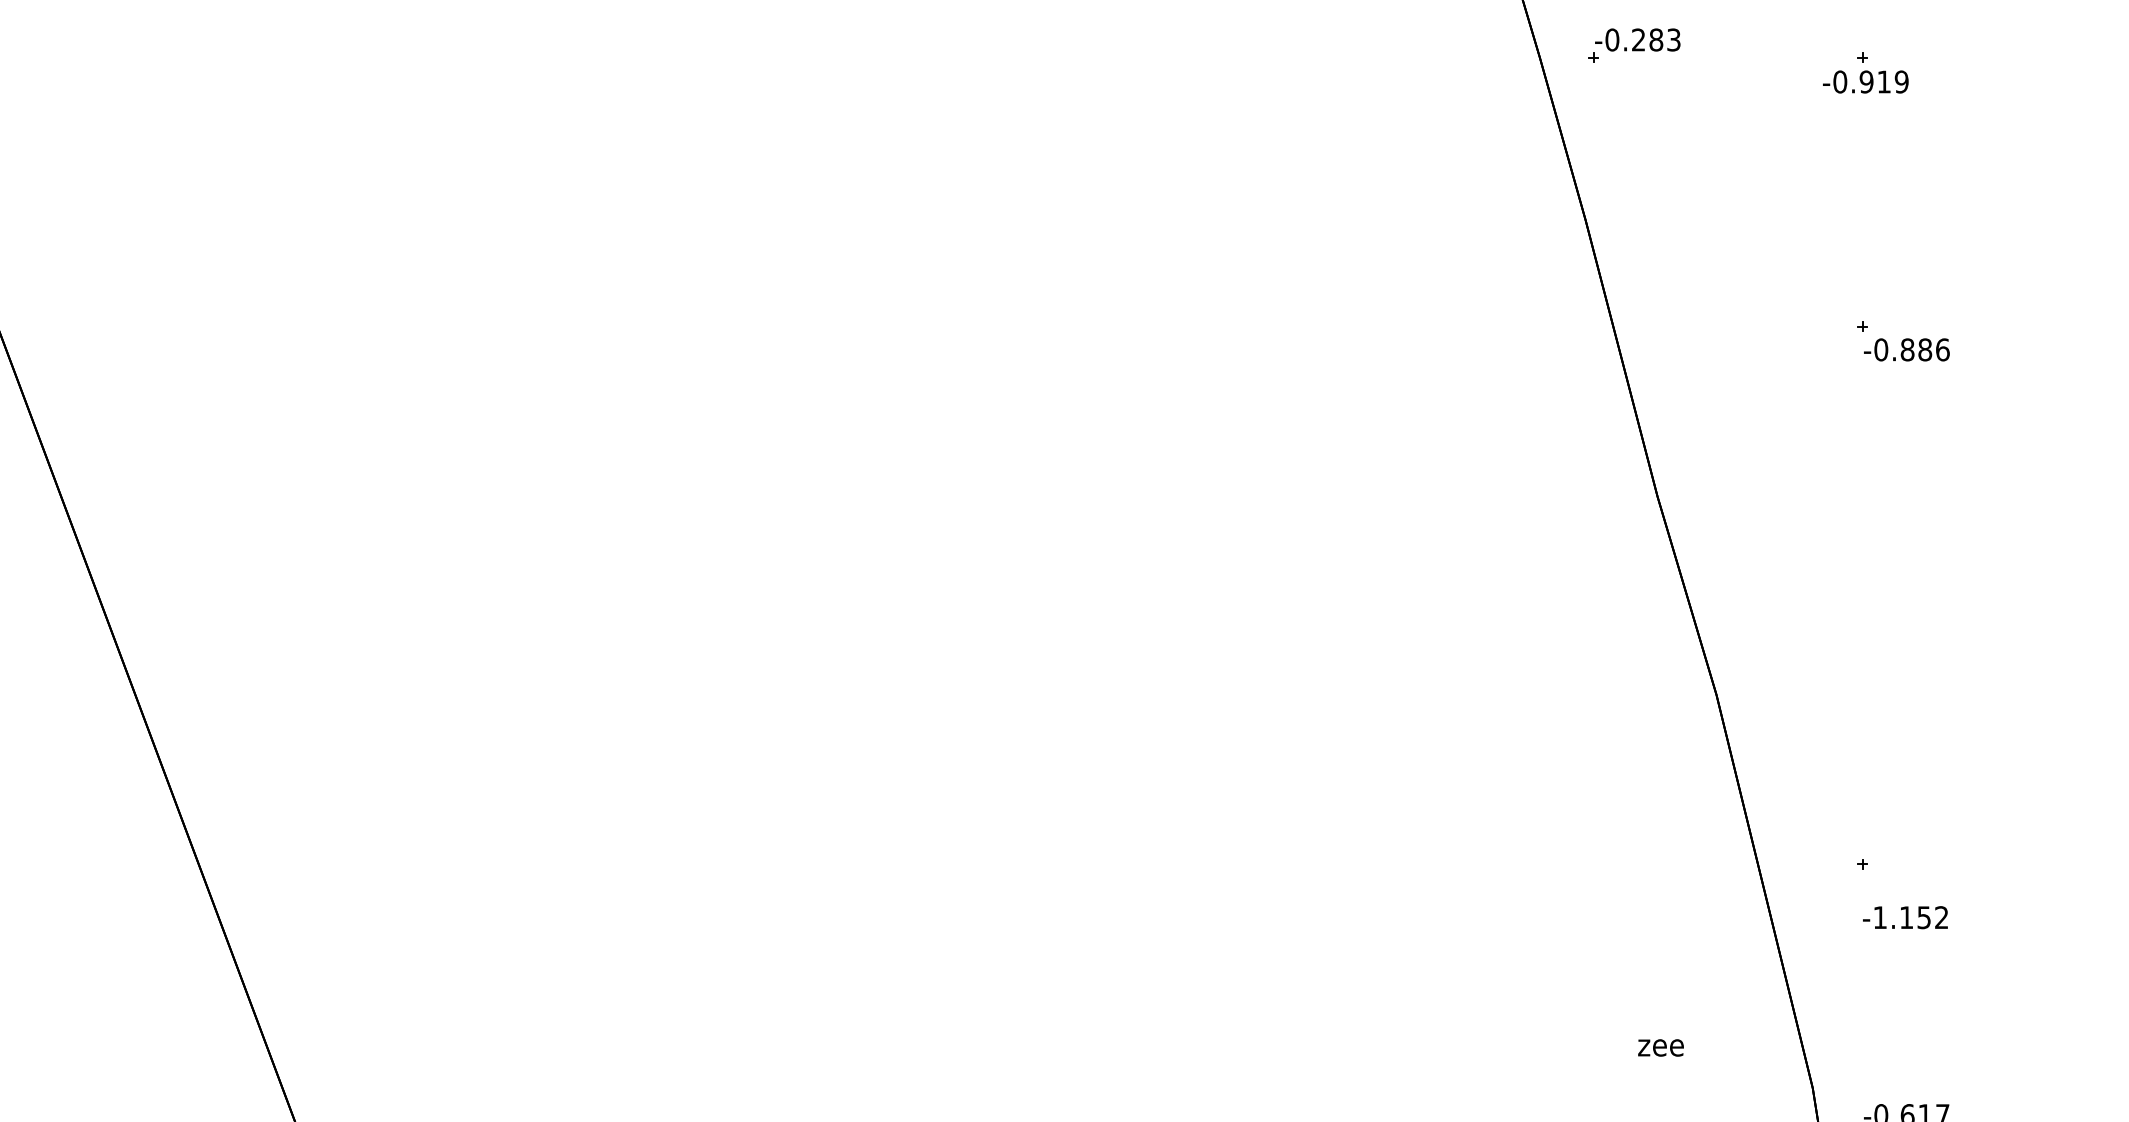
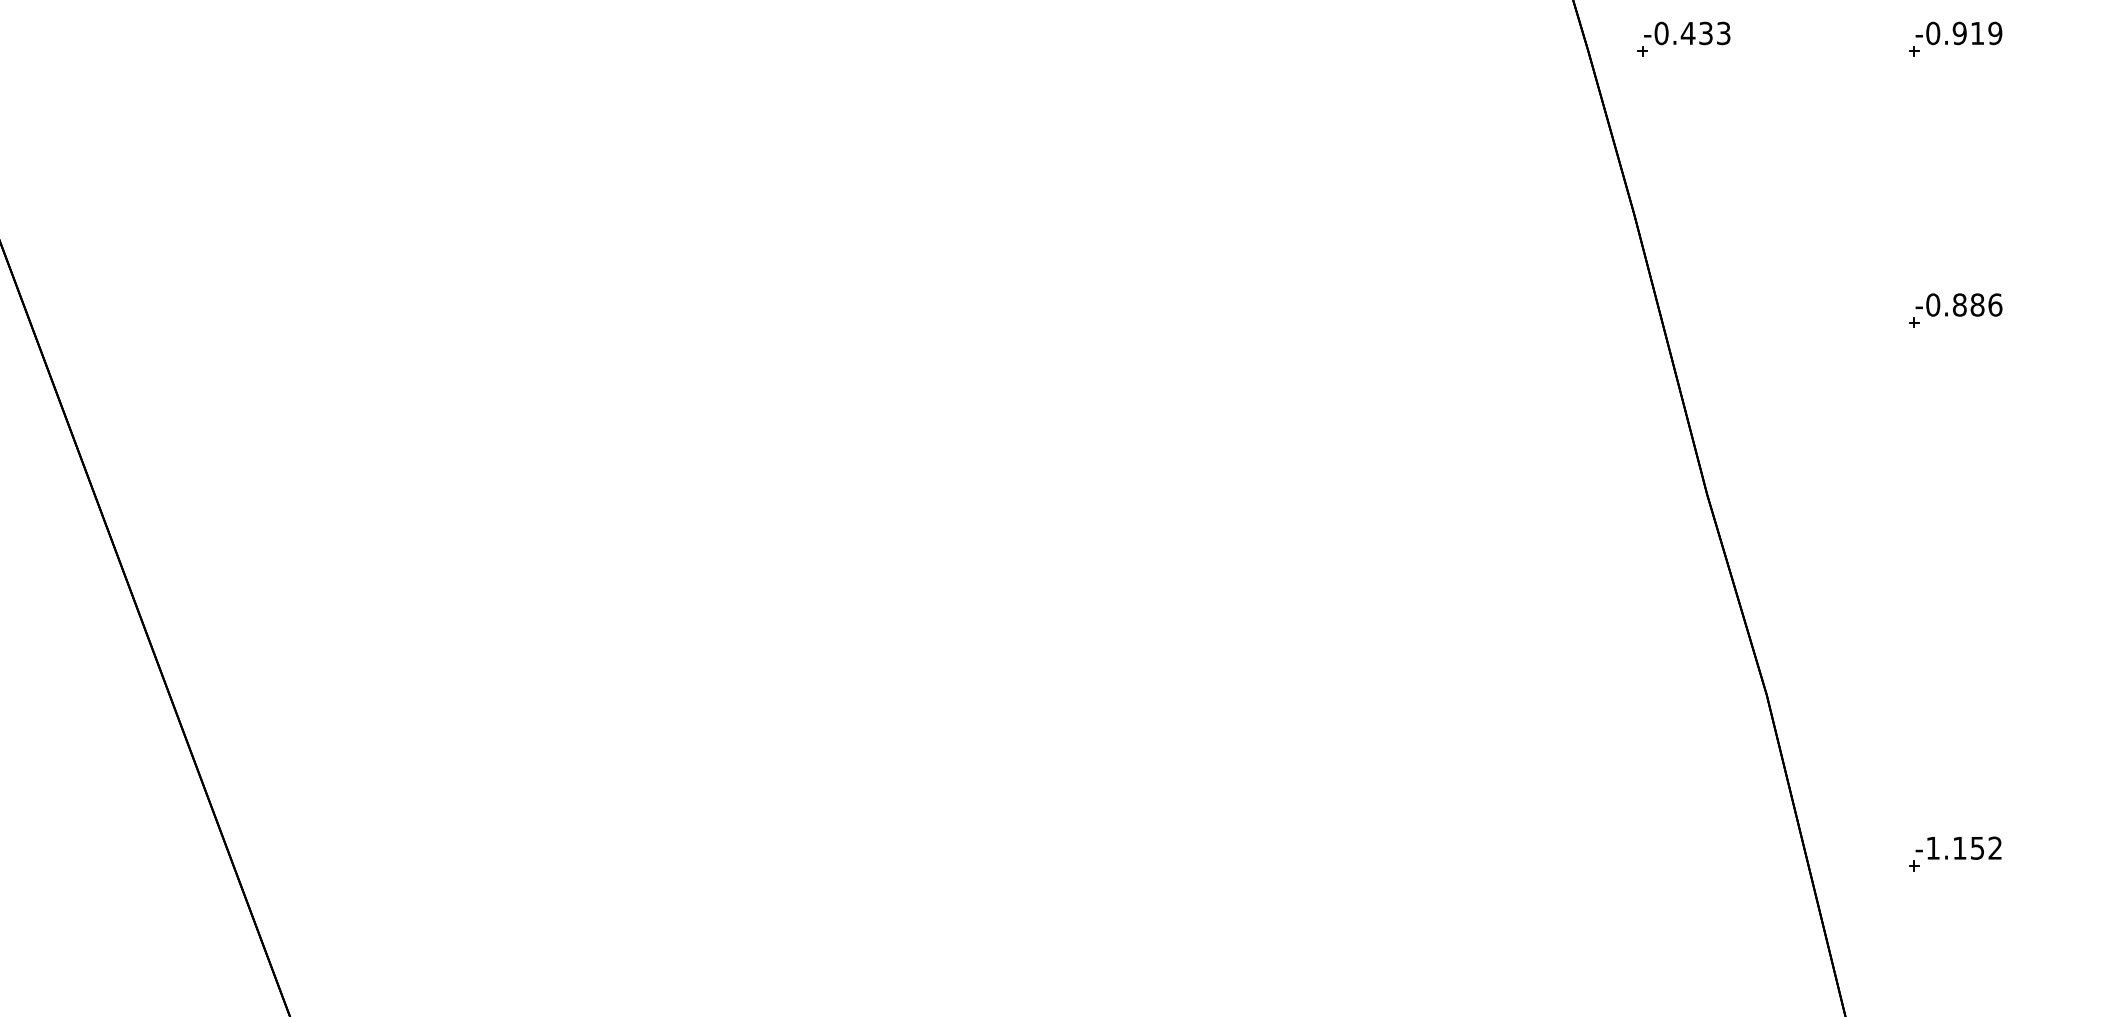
text: (1647, 39) -> (1697, 32), -0.283 -> -0.433
text: (1865, 81) -> (1958, 32), moved
text: (1906, 349) -> (1958, 304), moved
text: (1905, 917) -> (1958, 848), moved

